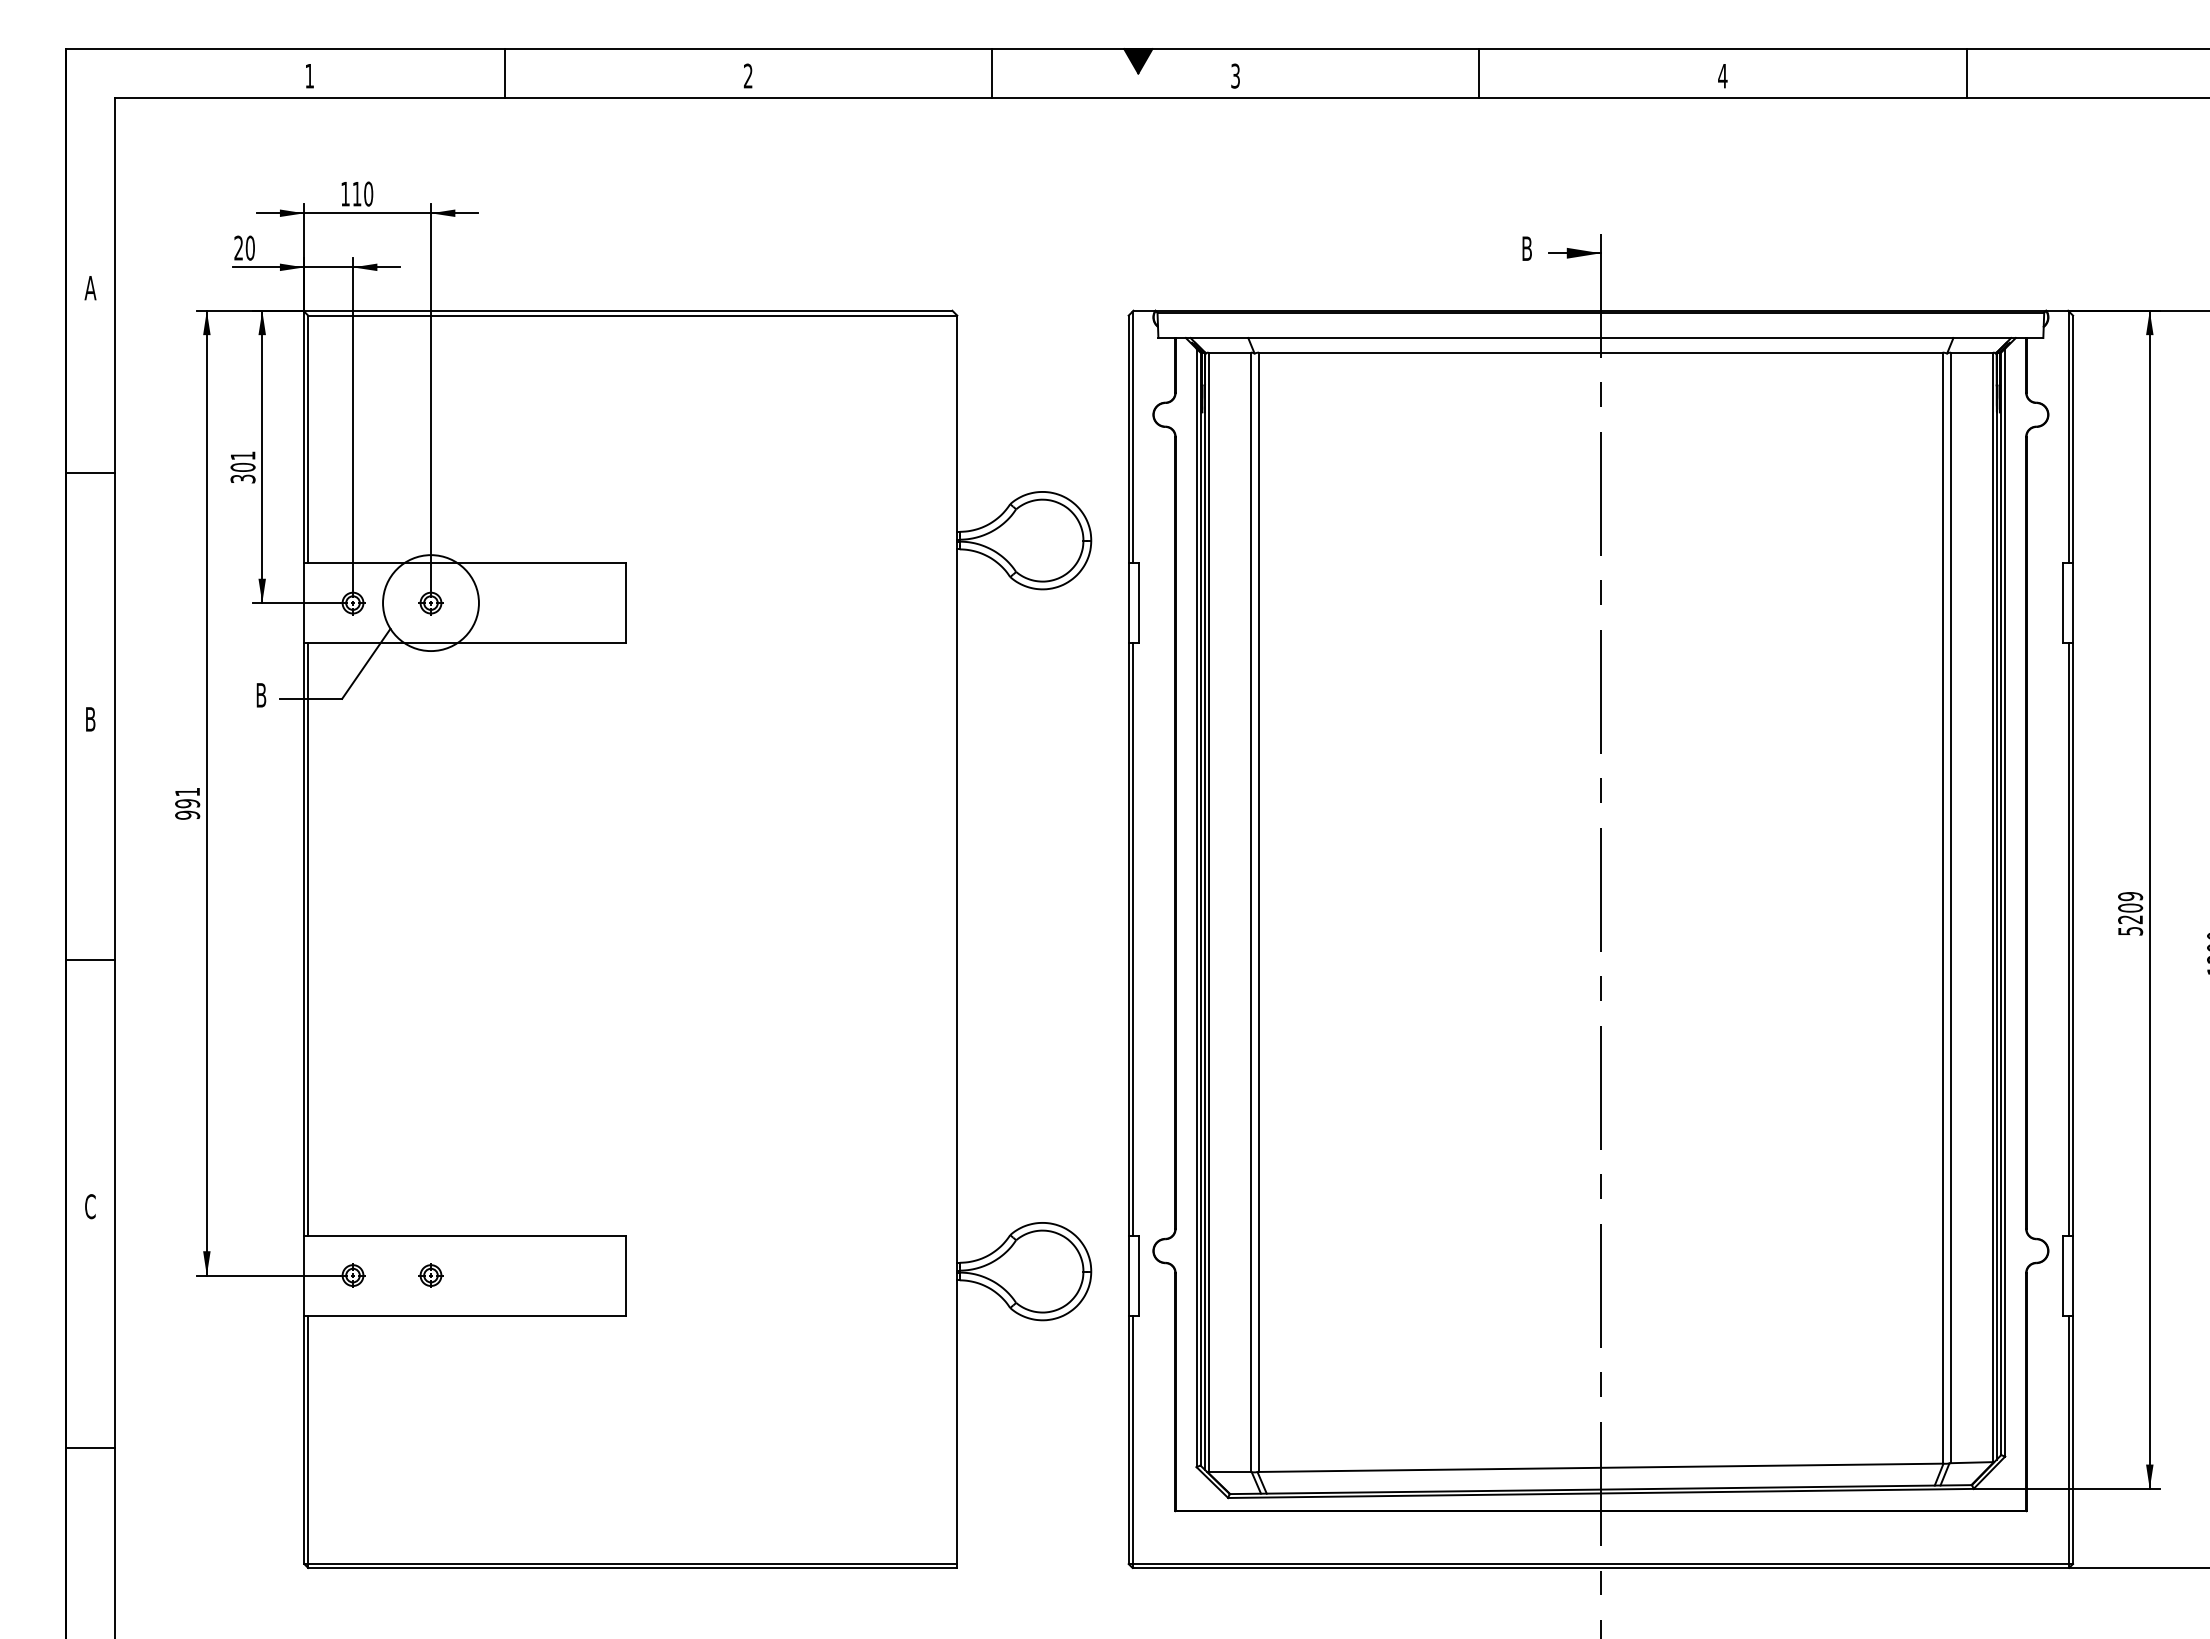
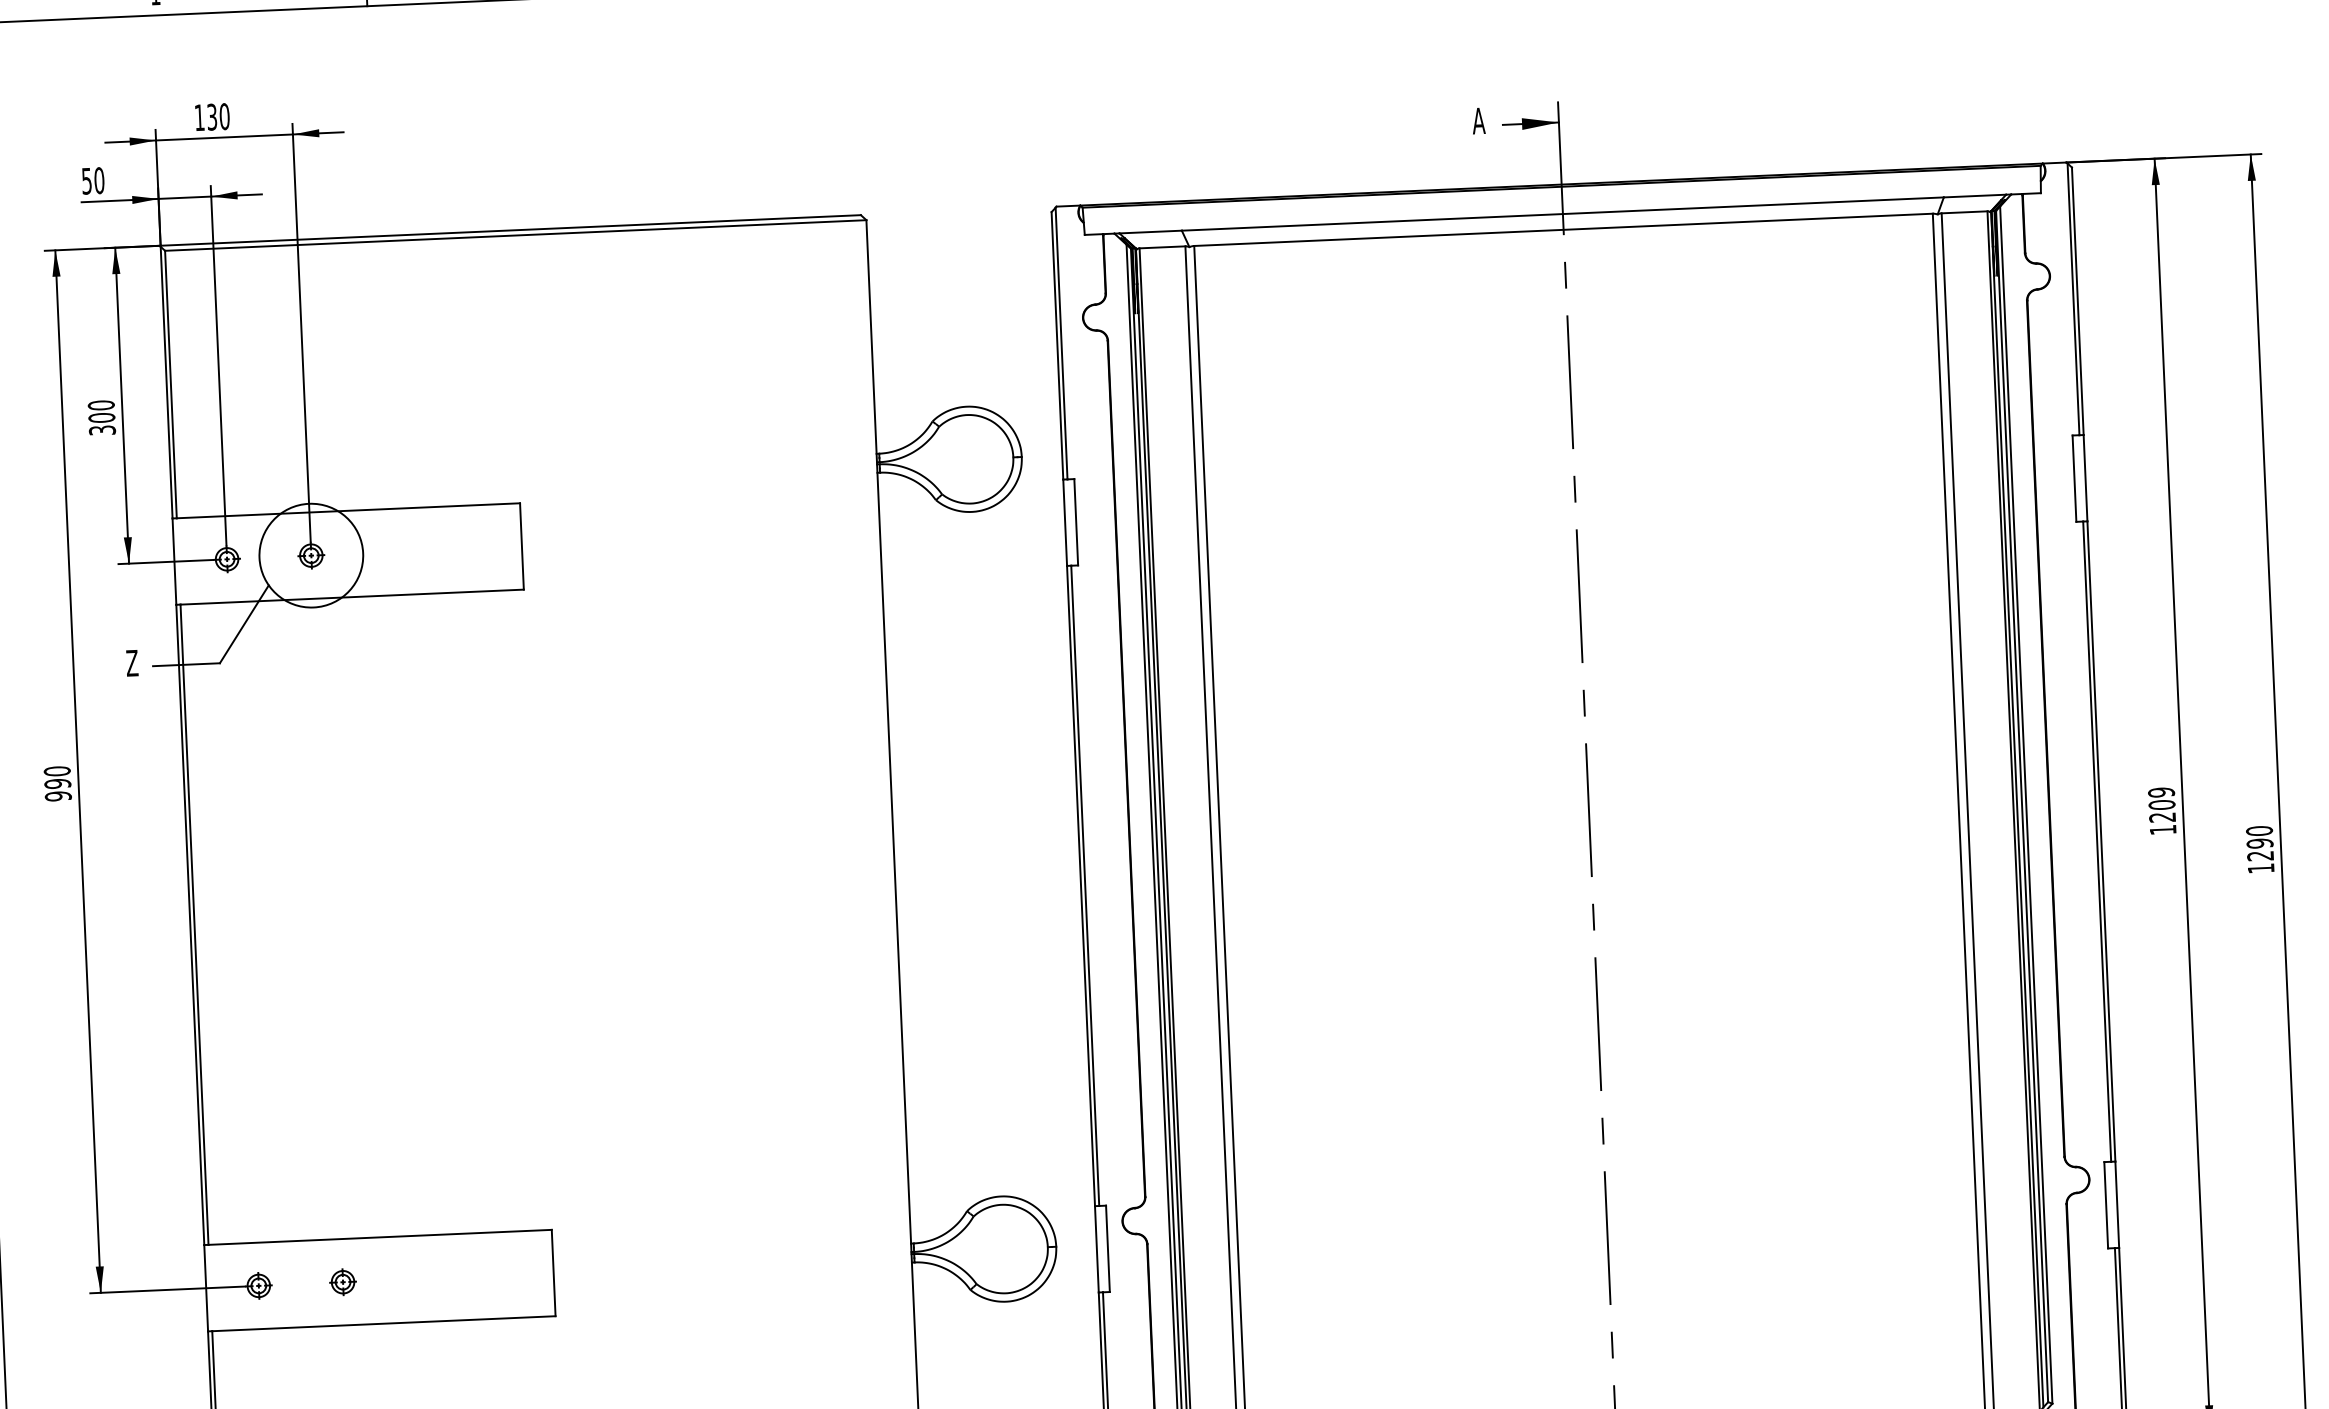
text: (356, 193) -> (211, 116), 110 -> 130
text: (238, 247) -> (86, 180), 20 -> 50
text: (1526, 248) -> (1478, 120), B -> A
text: (242, 455) -> (100, 405), 301 -> 300
text: (260, 695) -> (131, 663), B -> Z
text: (187, 791) -> (57, 770), 991 -> 990
text: (2130, 931) -> (2163, 830), 5209 -> 1209

